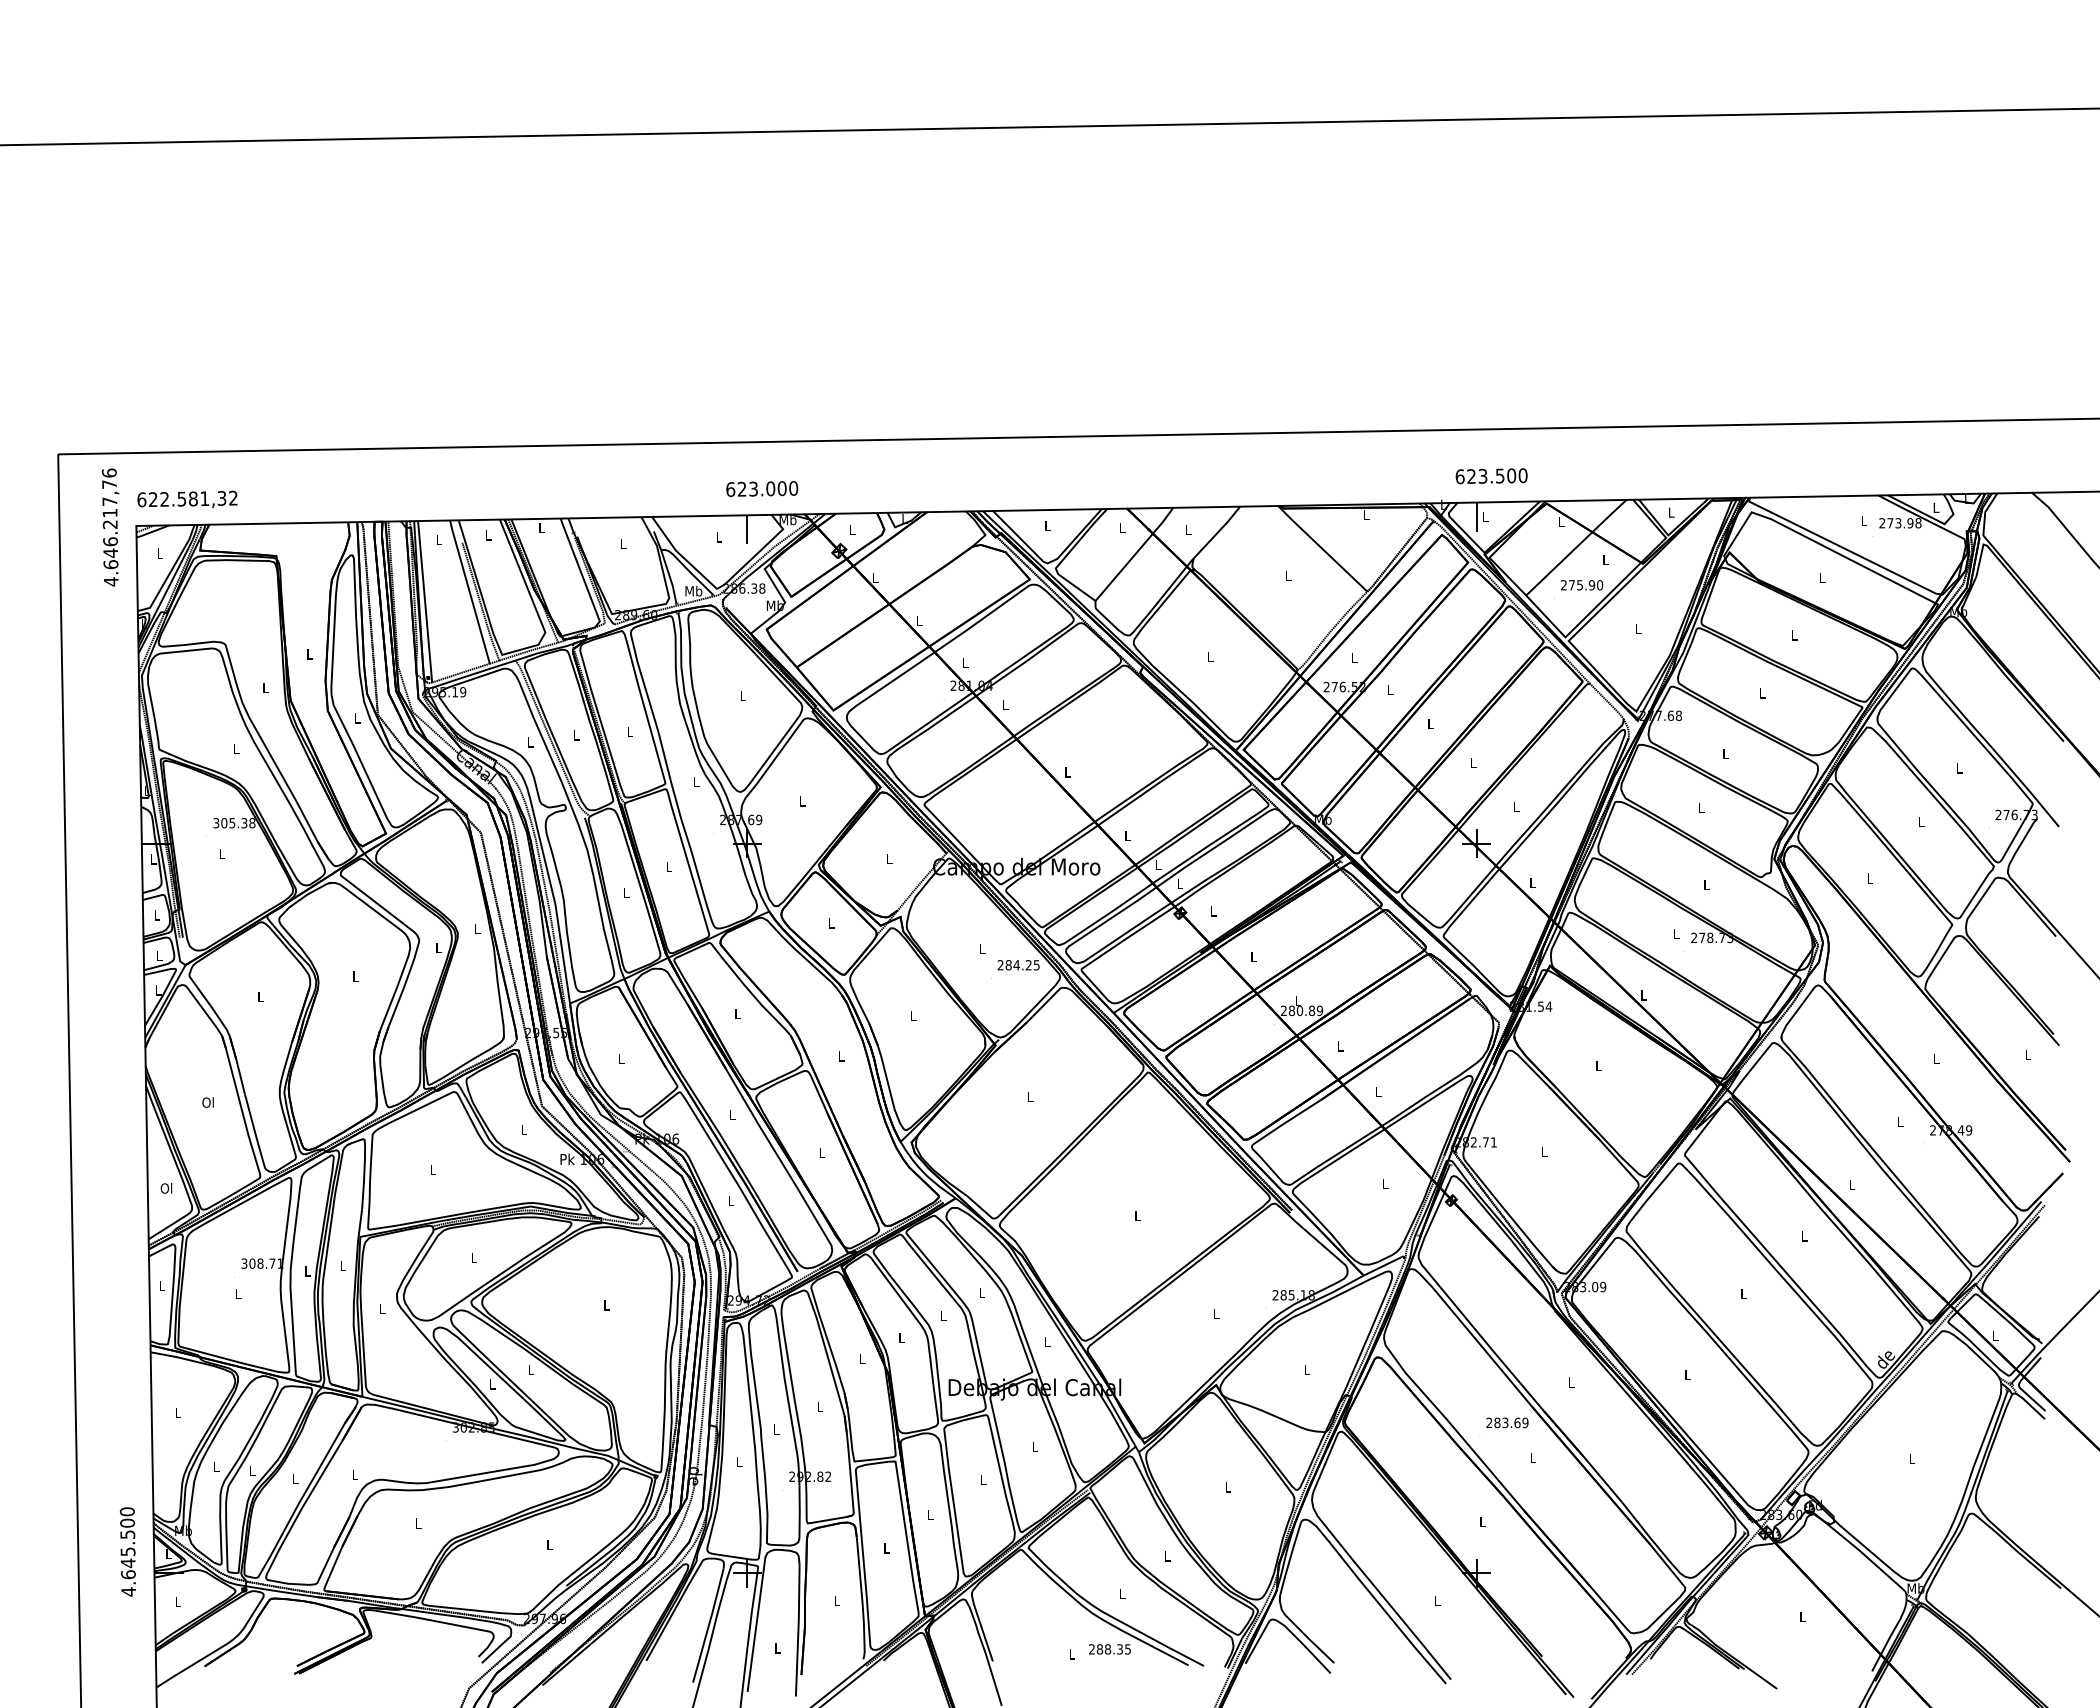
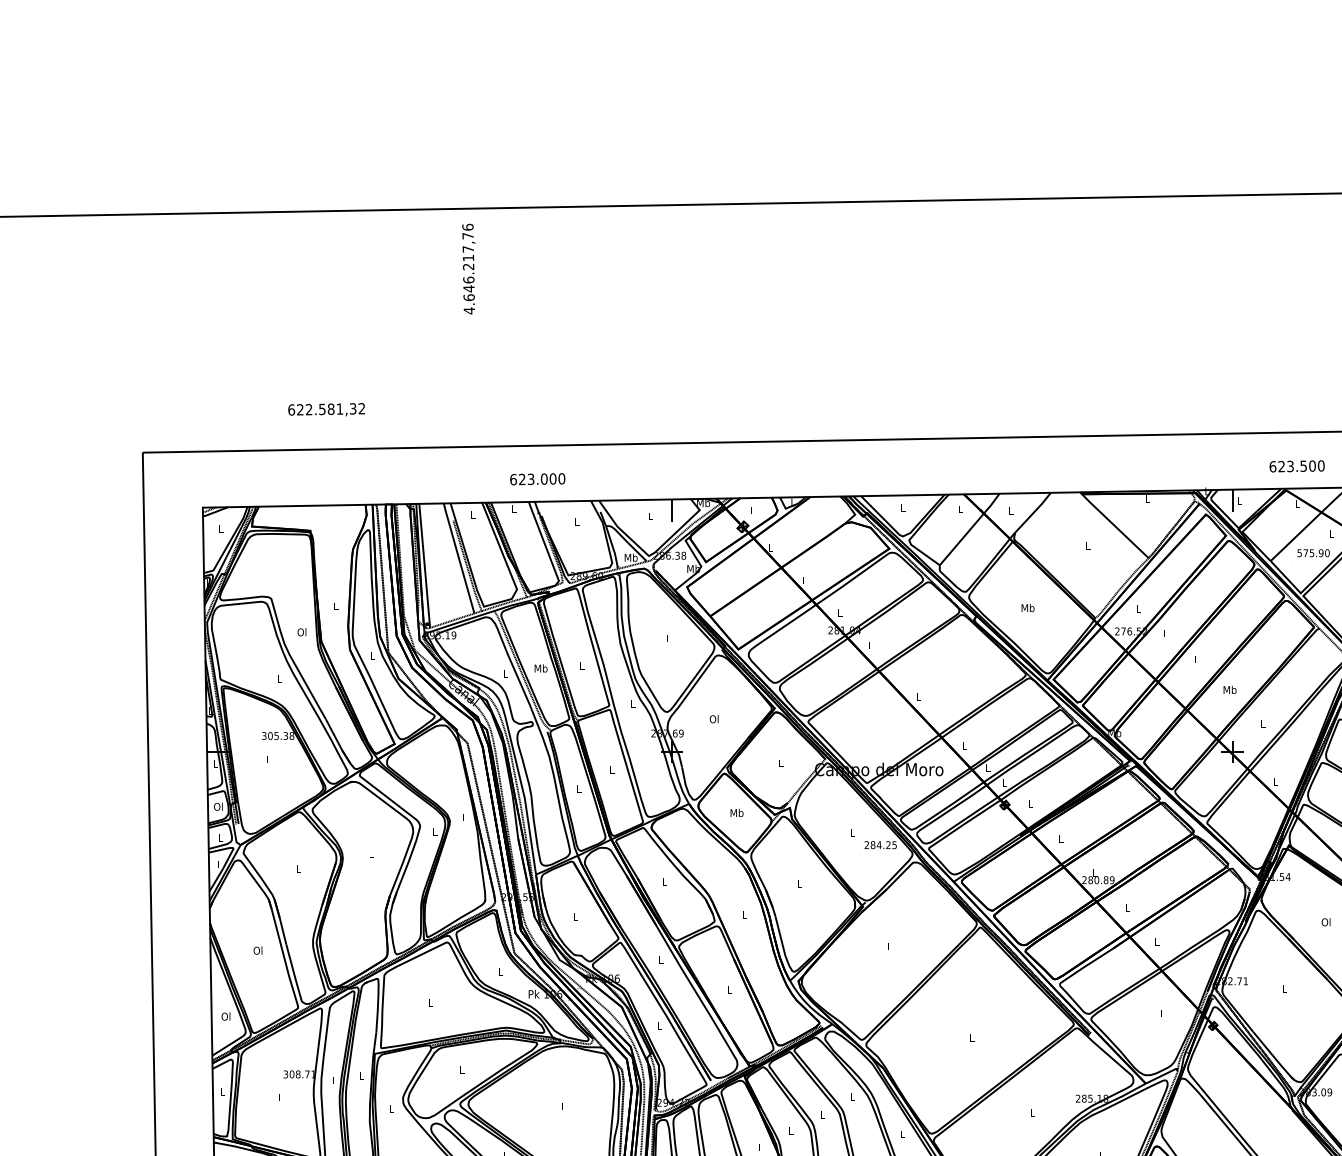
text: (1491, 476) -> (1297, 466), moved
text: (762, 488) -> (537, 478), moved
text: (187, 499) -> (326, 409), moved
text: (110, 527) -> (468, 269), moved
text: (1563, 585) -> (1299, 553), 275.90 -> 575.90
text: (1210, 656) -> (1028, 607), L -> Mb
text: (265, 687) -> (302, 631), L -> Ol
text: (576, 734) -> (541, 667), L -> Mb
text: (1473, 762) -> (1230, 689), L -> Mb
text: (801, 801) -> (713, 719), L -> Ol
text: (156, 915) -> (218, 806), L -> Ol
text: (831, 923) -> (736, 813), L -> Mb
text: (1598, 1065) -> (1326, 922), L -> Ol

